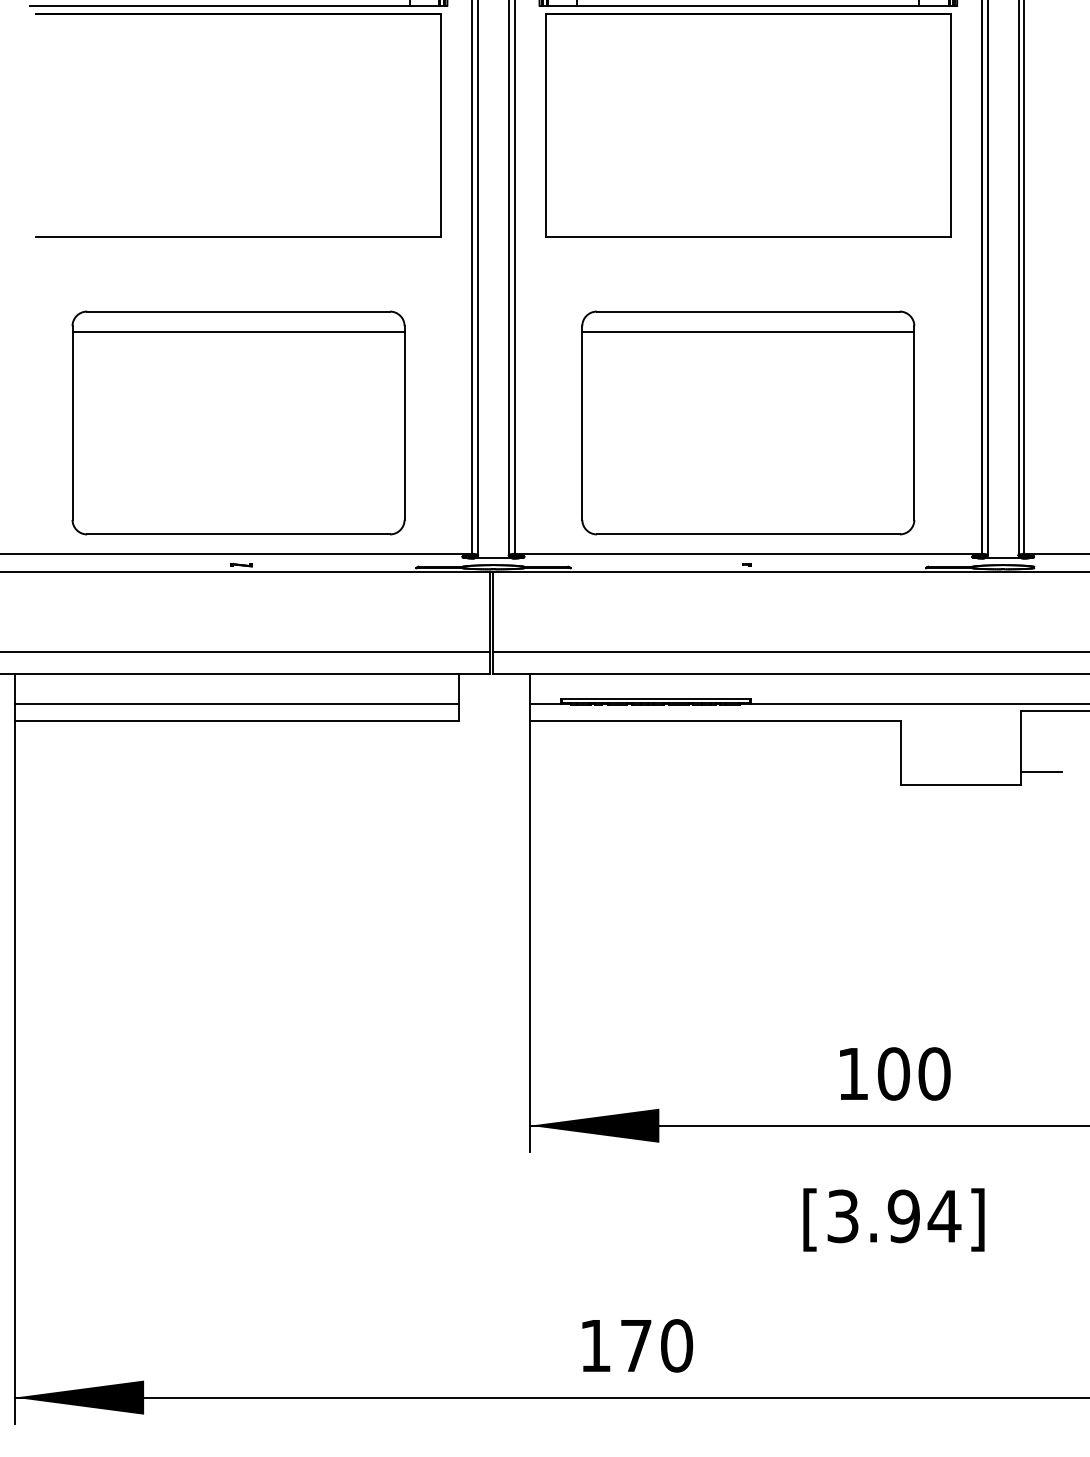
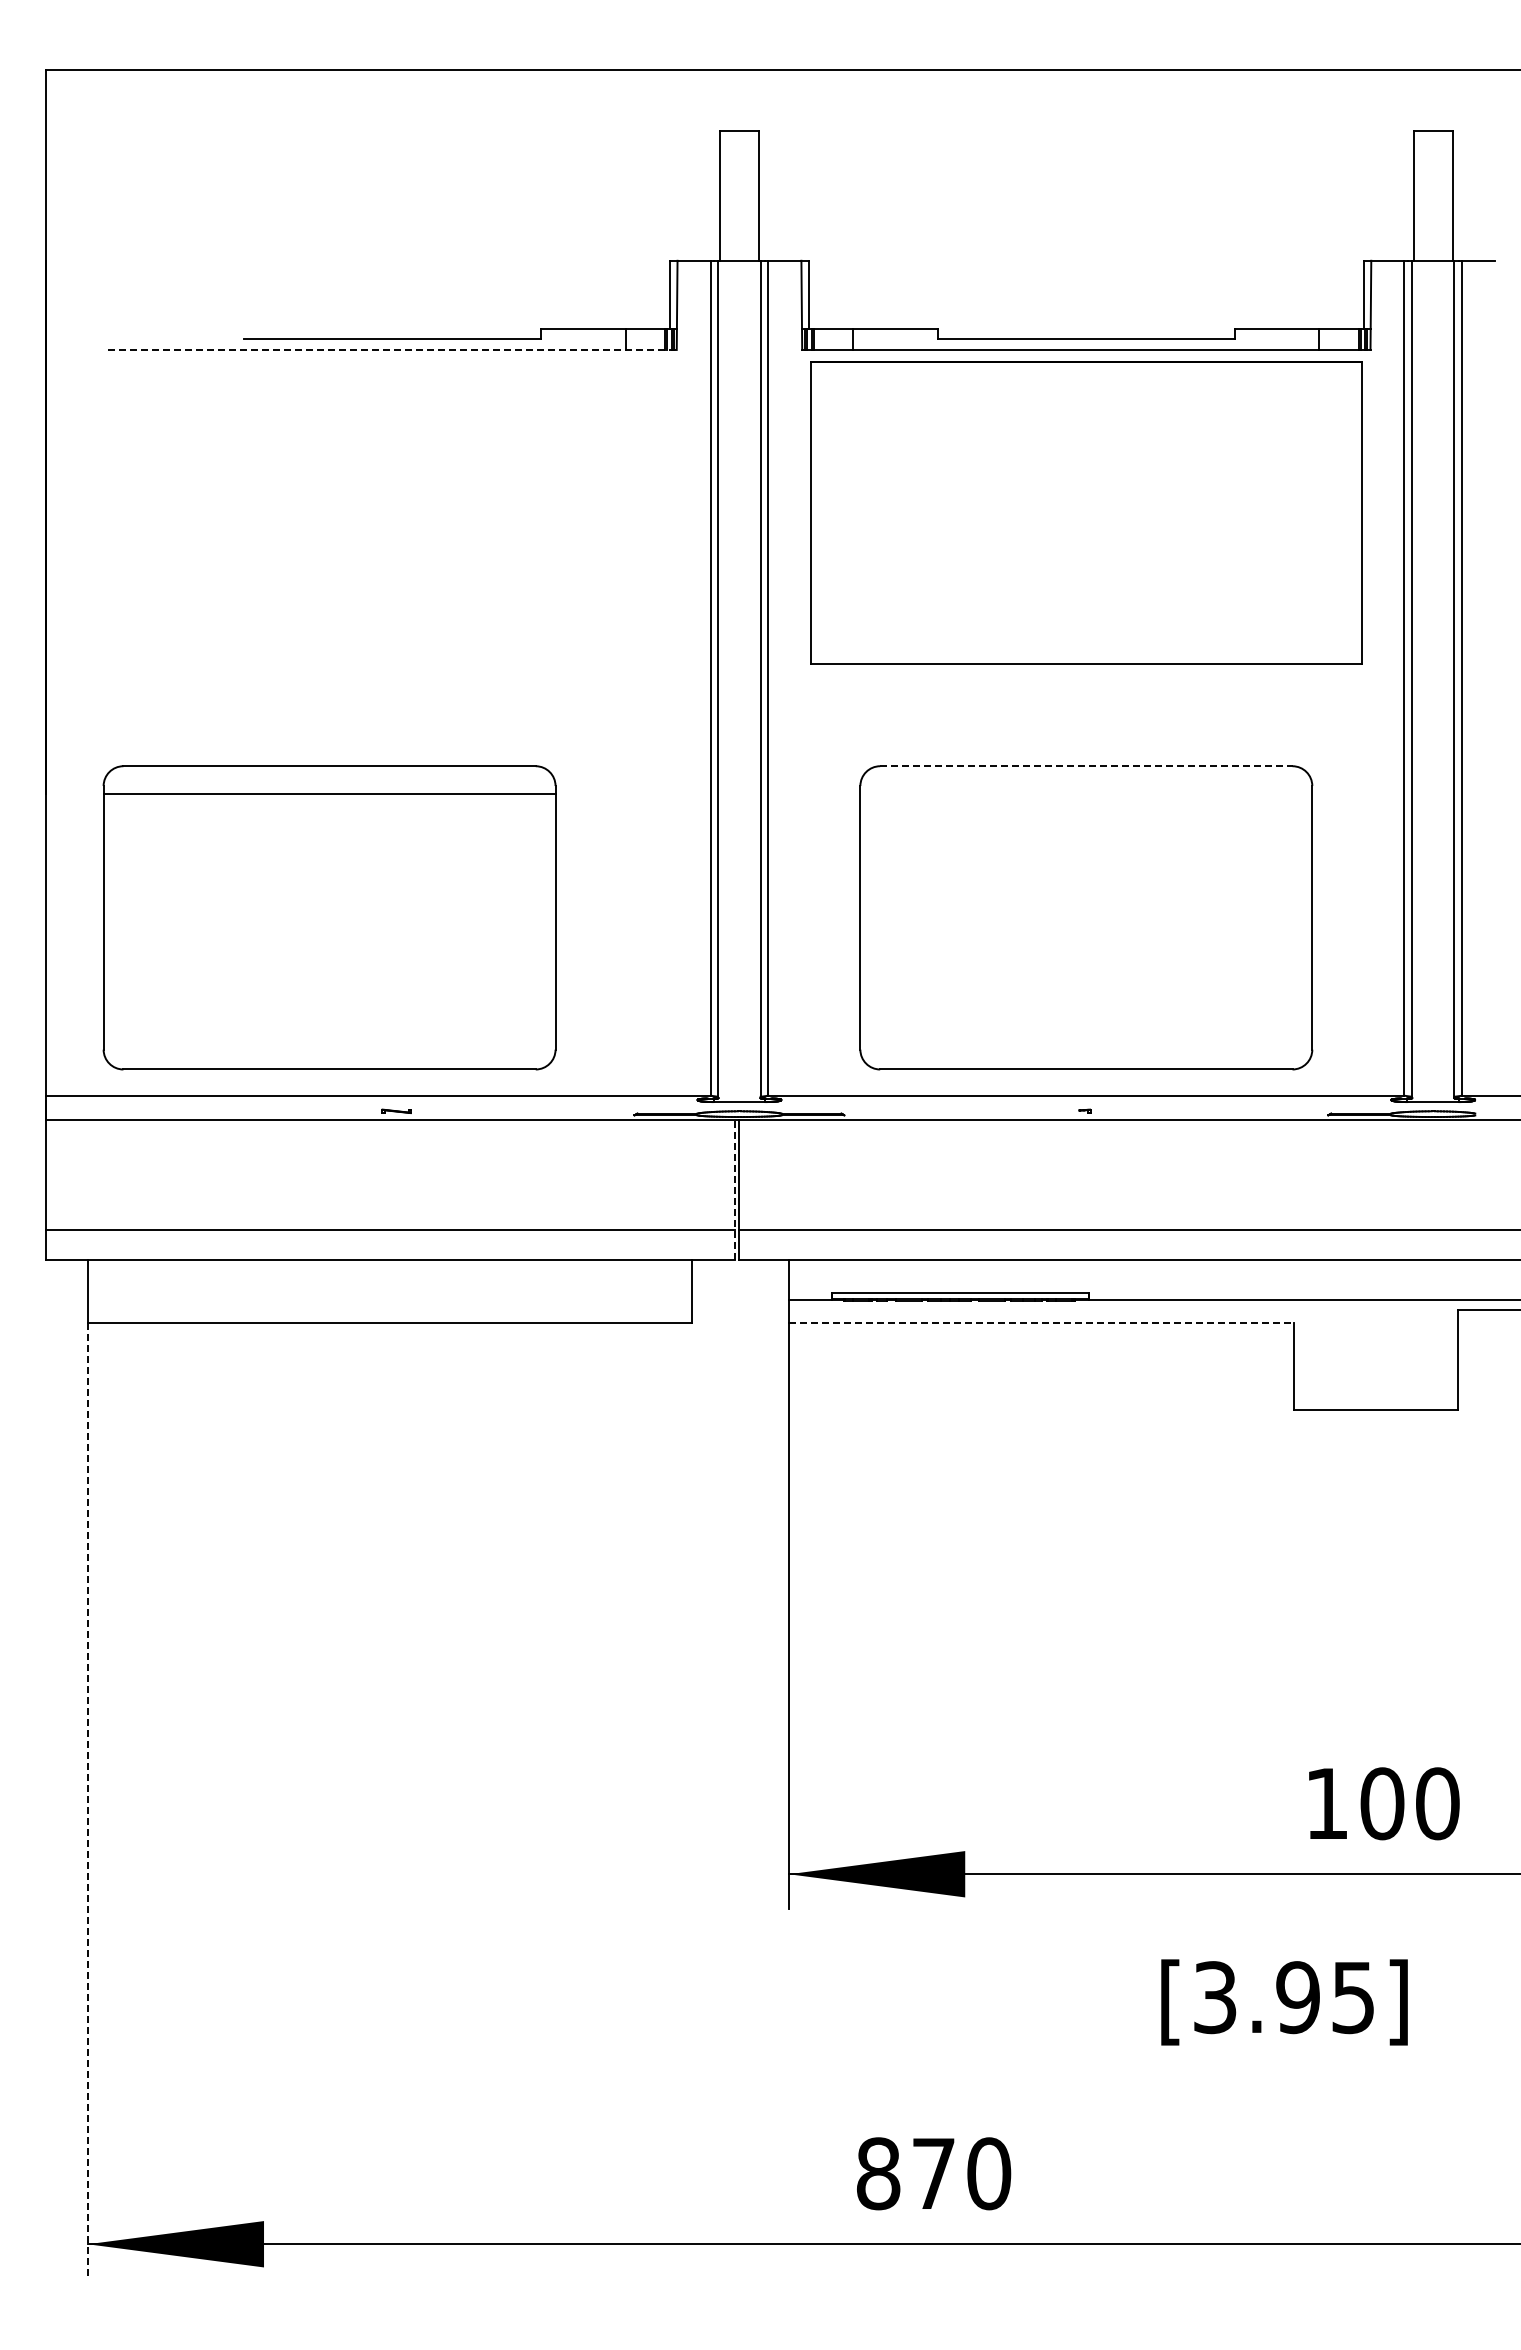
line: (239, 5) -> (393, 349), solid -> dashed
part: (238, 14) -> (392, 362), removed
line: (748, 311) -> (1086, 766), solid -> dashed
line: (748, 331) -> (1086, 793), removed
part: (238, 422) -> (329, 917), moved
line: (489, 622) -> (734, 1189), solid -> dashed
line: (236, 704) -> (389, 1300), removed
line: (715, 721) -> (1041, 1323), solid -> dashed
line: (1041, 771) -> (1485, 1392), removed
line: (14, 1072) -> (87, 1801), solid -> dashed
text: (895, 1073) -> (1384, 1803), moved
text: (944, 1217) -> (1353, 1998), [3.94] -> [3.95]
text: (595, 1345) -> (878, 2173), 170 -> 870

